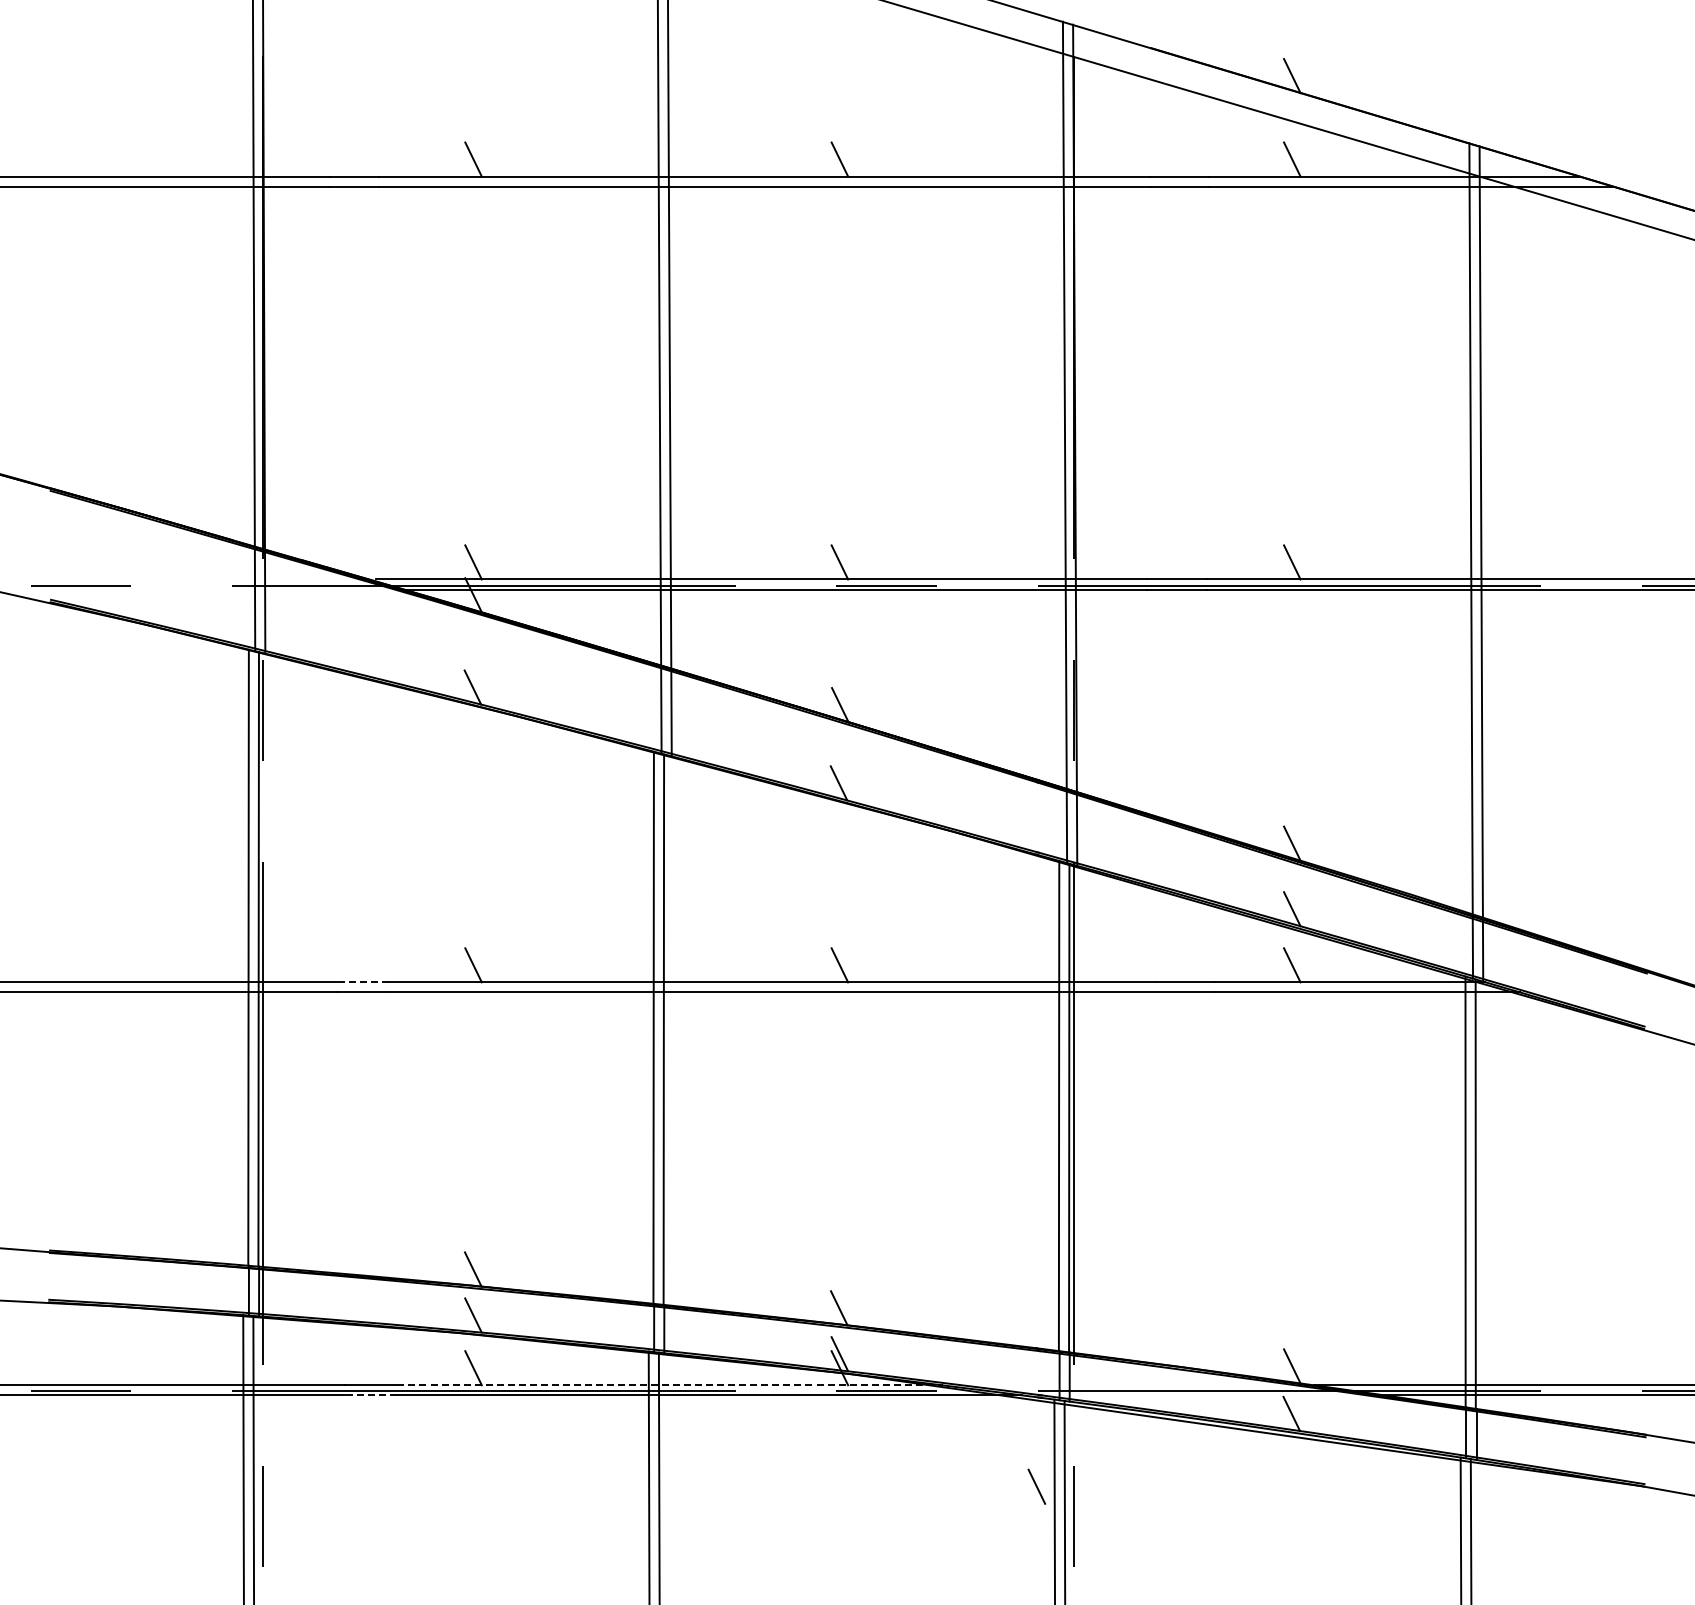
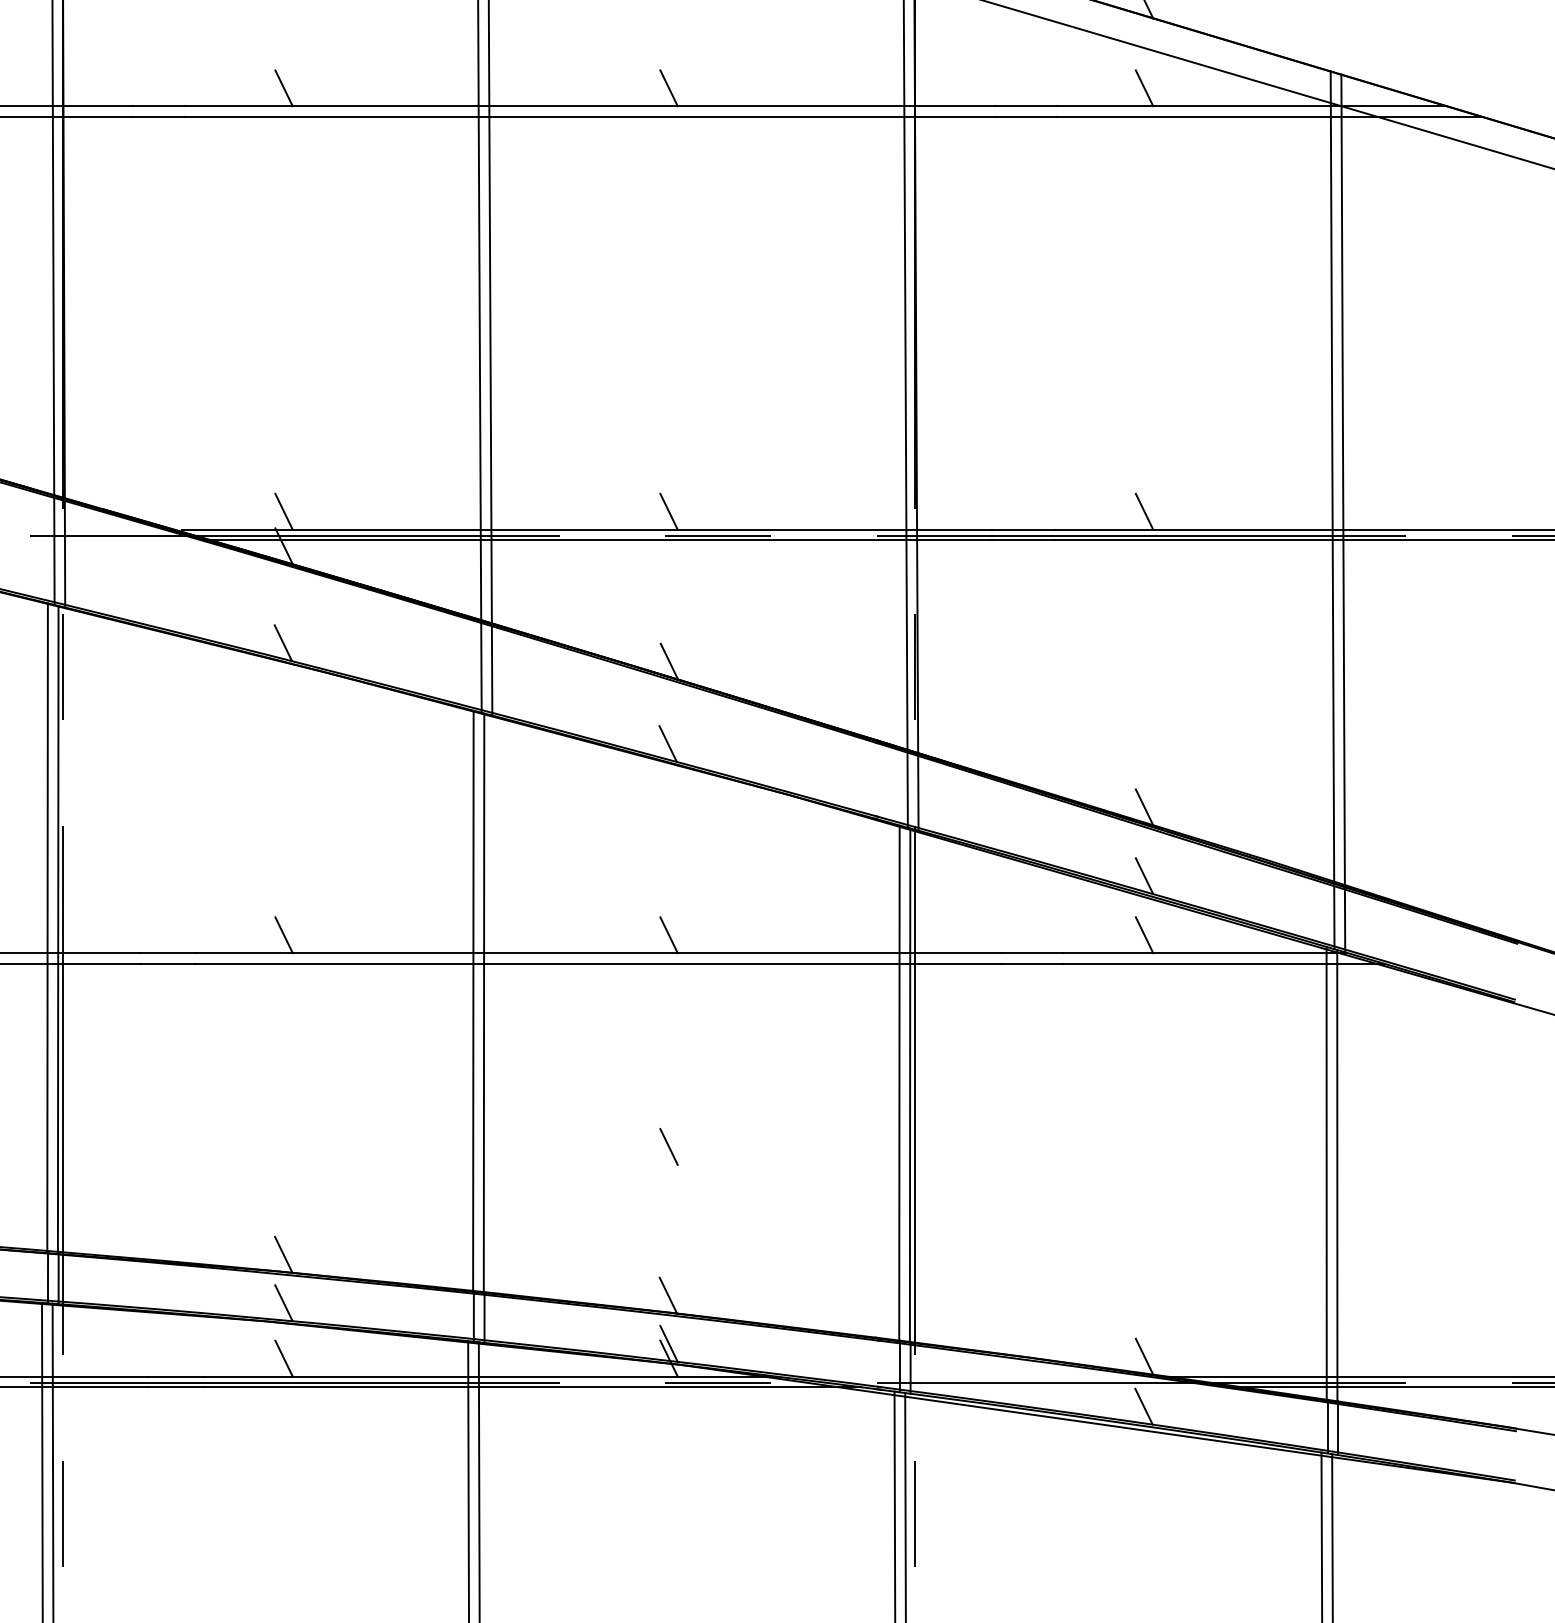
line: (363, 982) -> (168, 953), dashed -> solid
line: (670, 1385) -> (491, 1376), dashed -> solid
line: (370, 1395) -> (175, 1387), dashed -> solid
line: (1036, 1486) -> (668, 1146), moved

